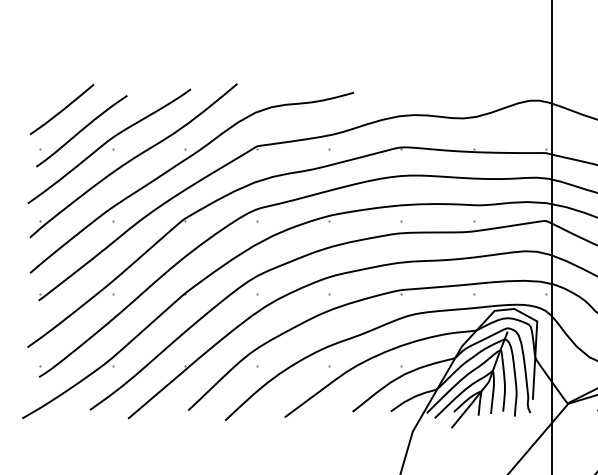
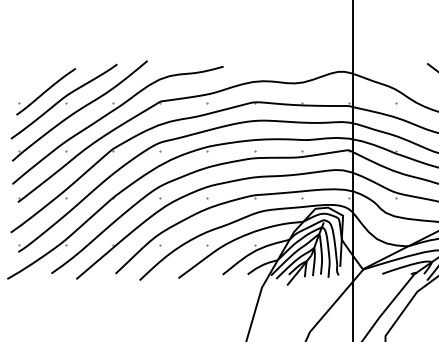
line: (62, 109) -> (33, 77), removed

